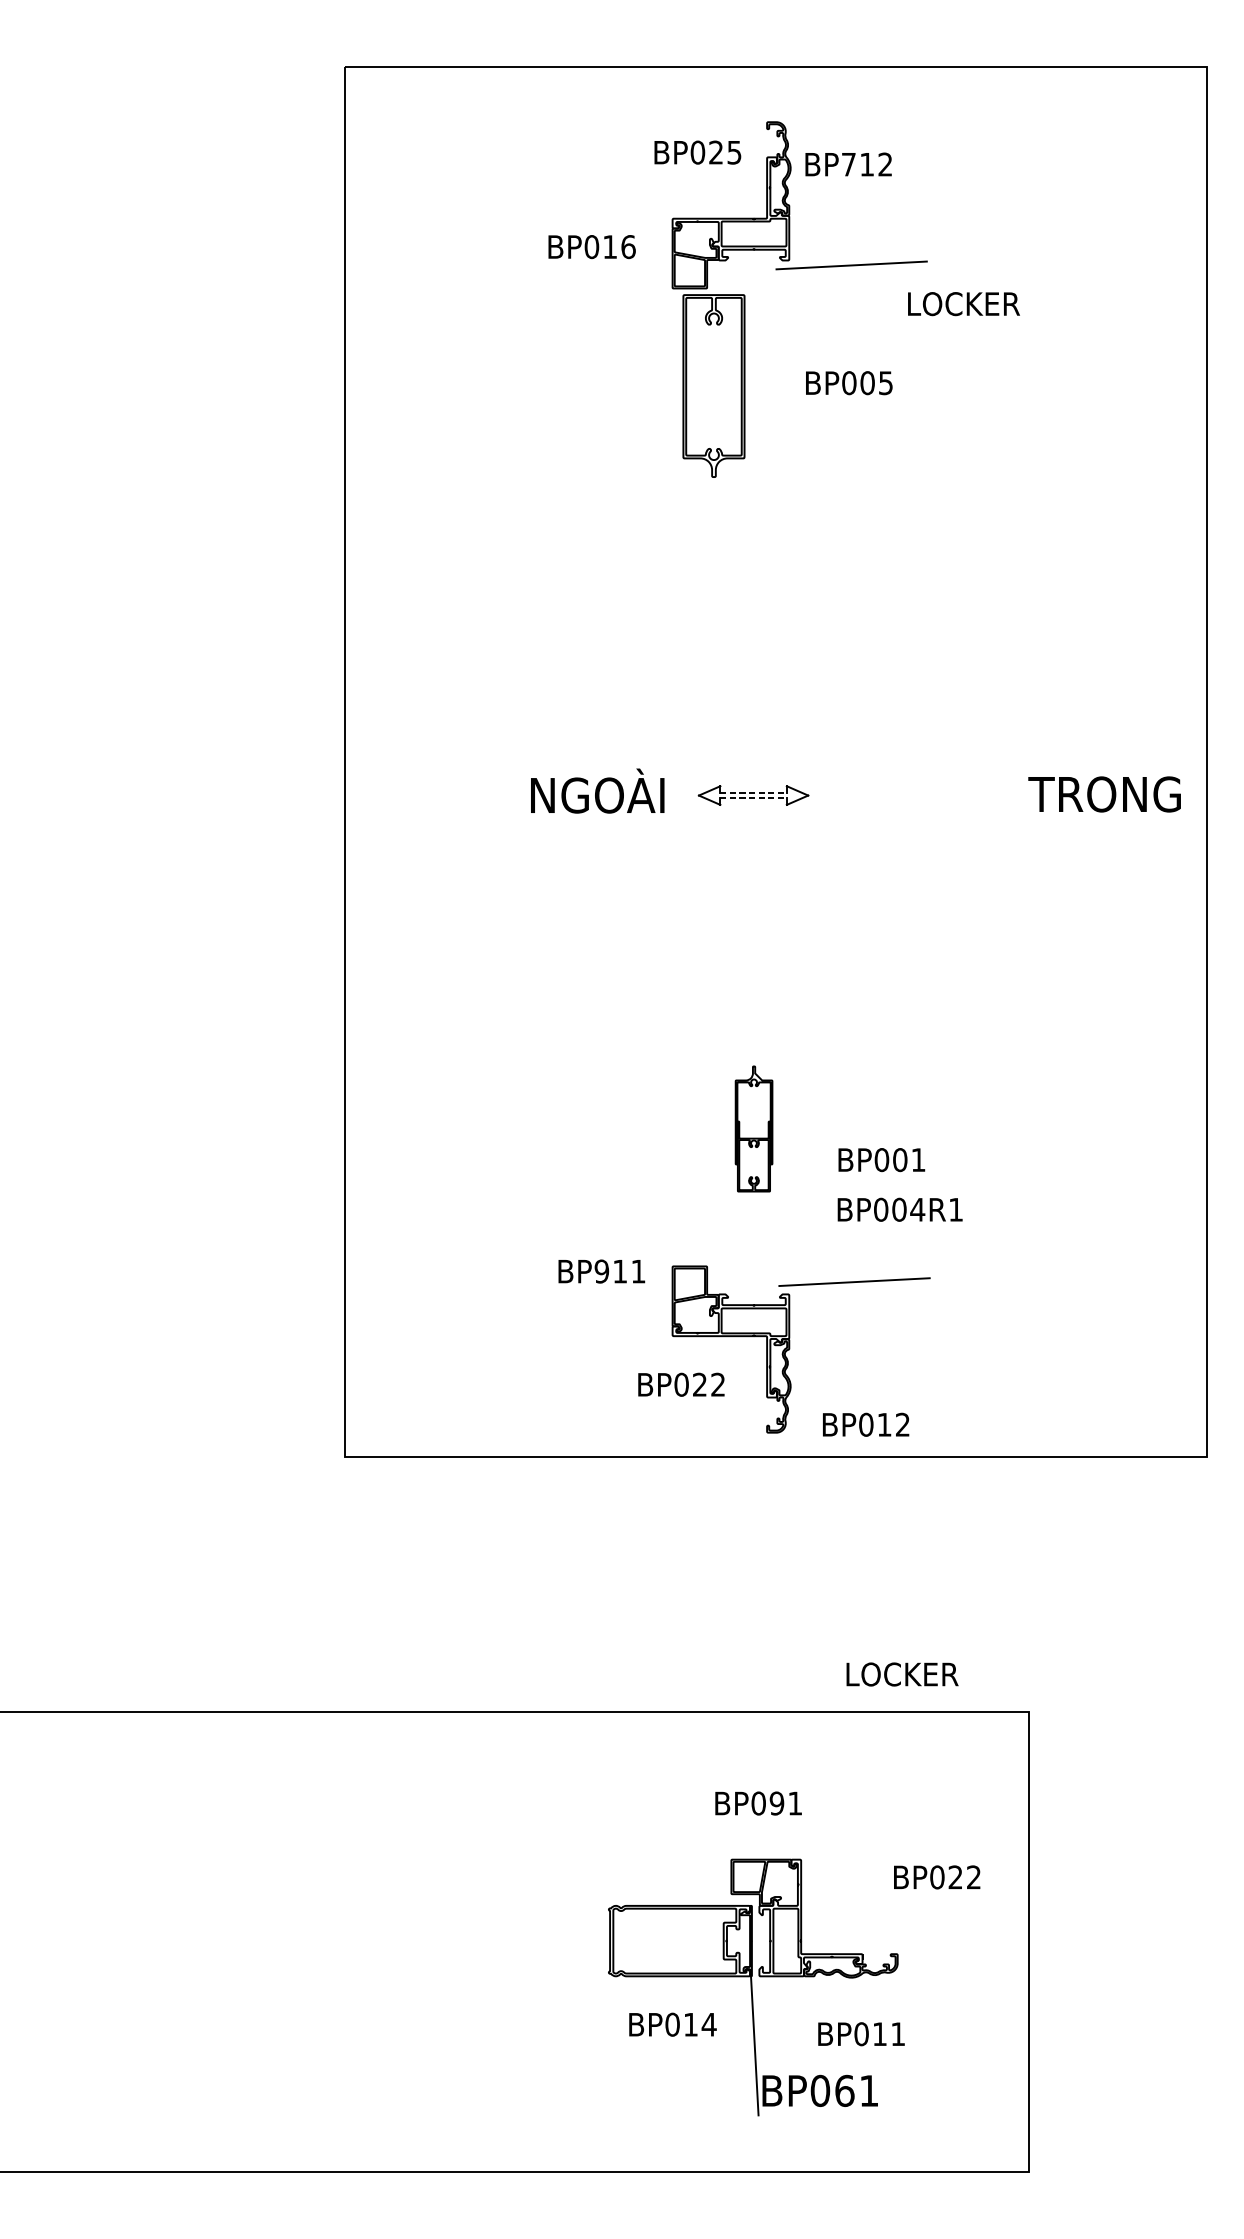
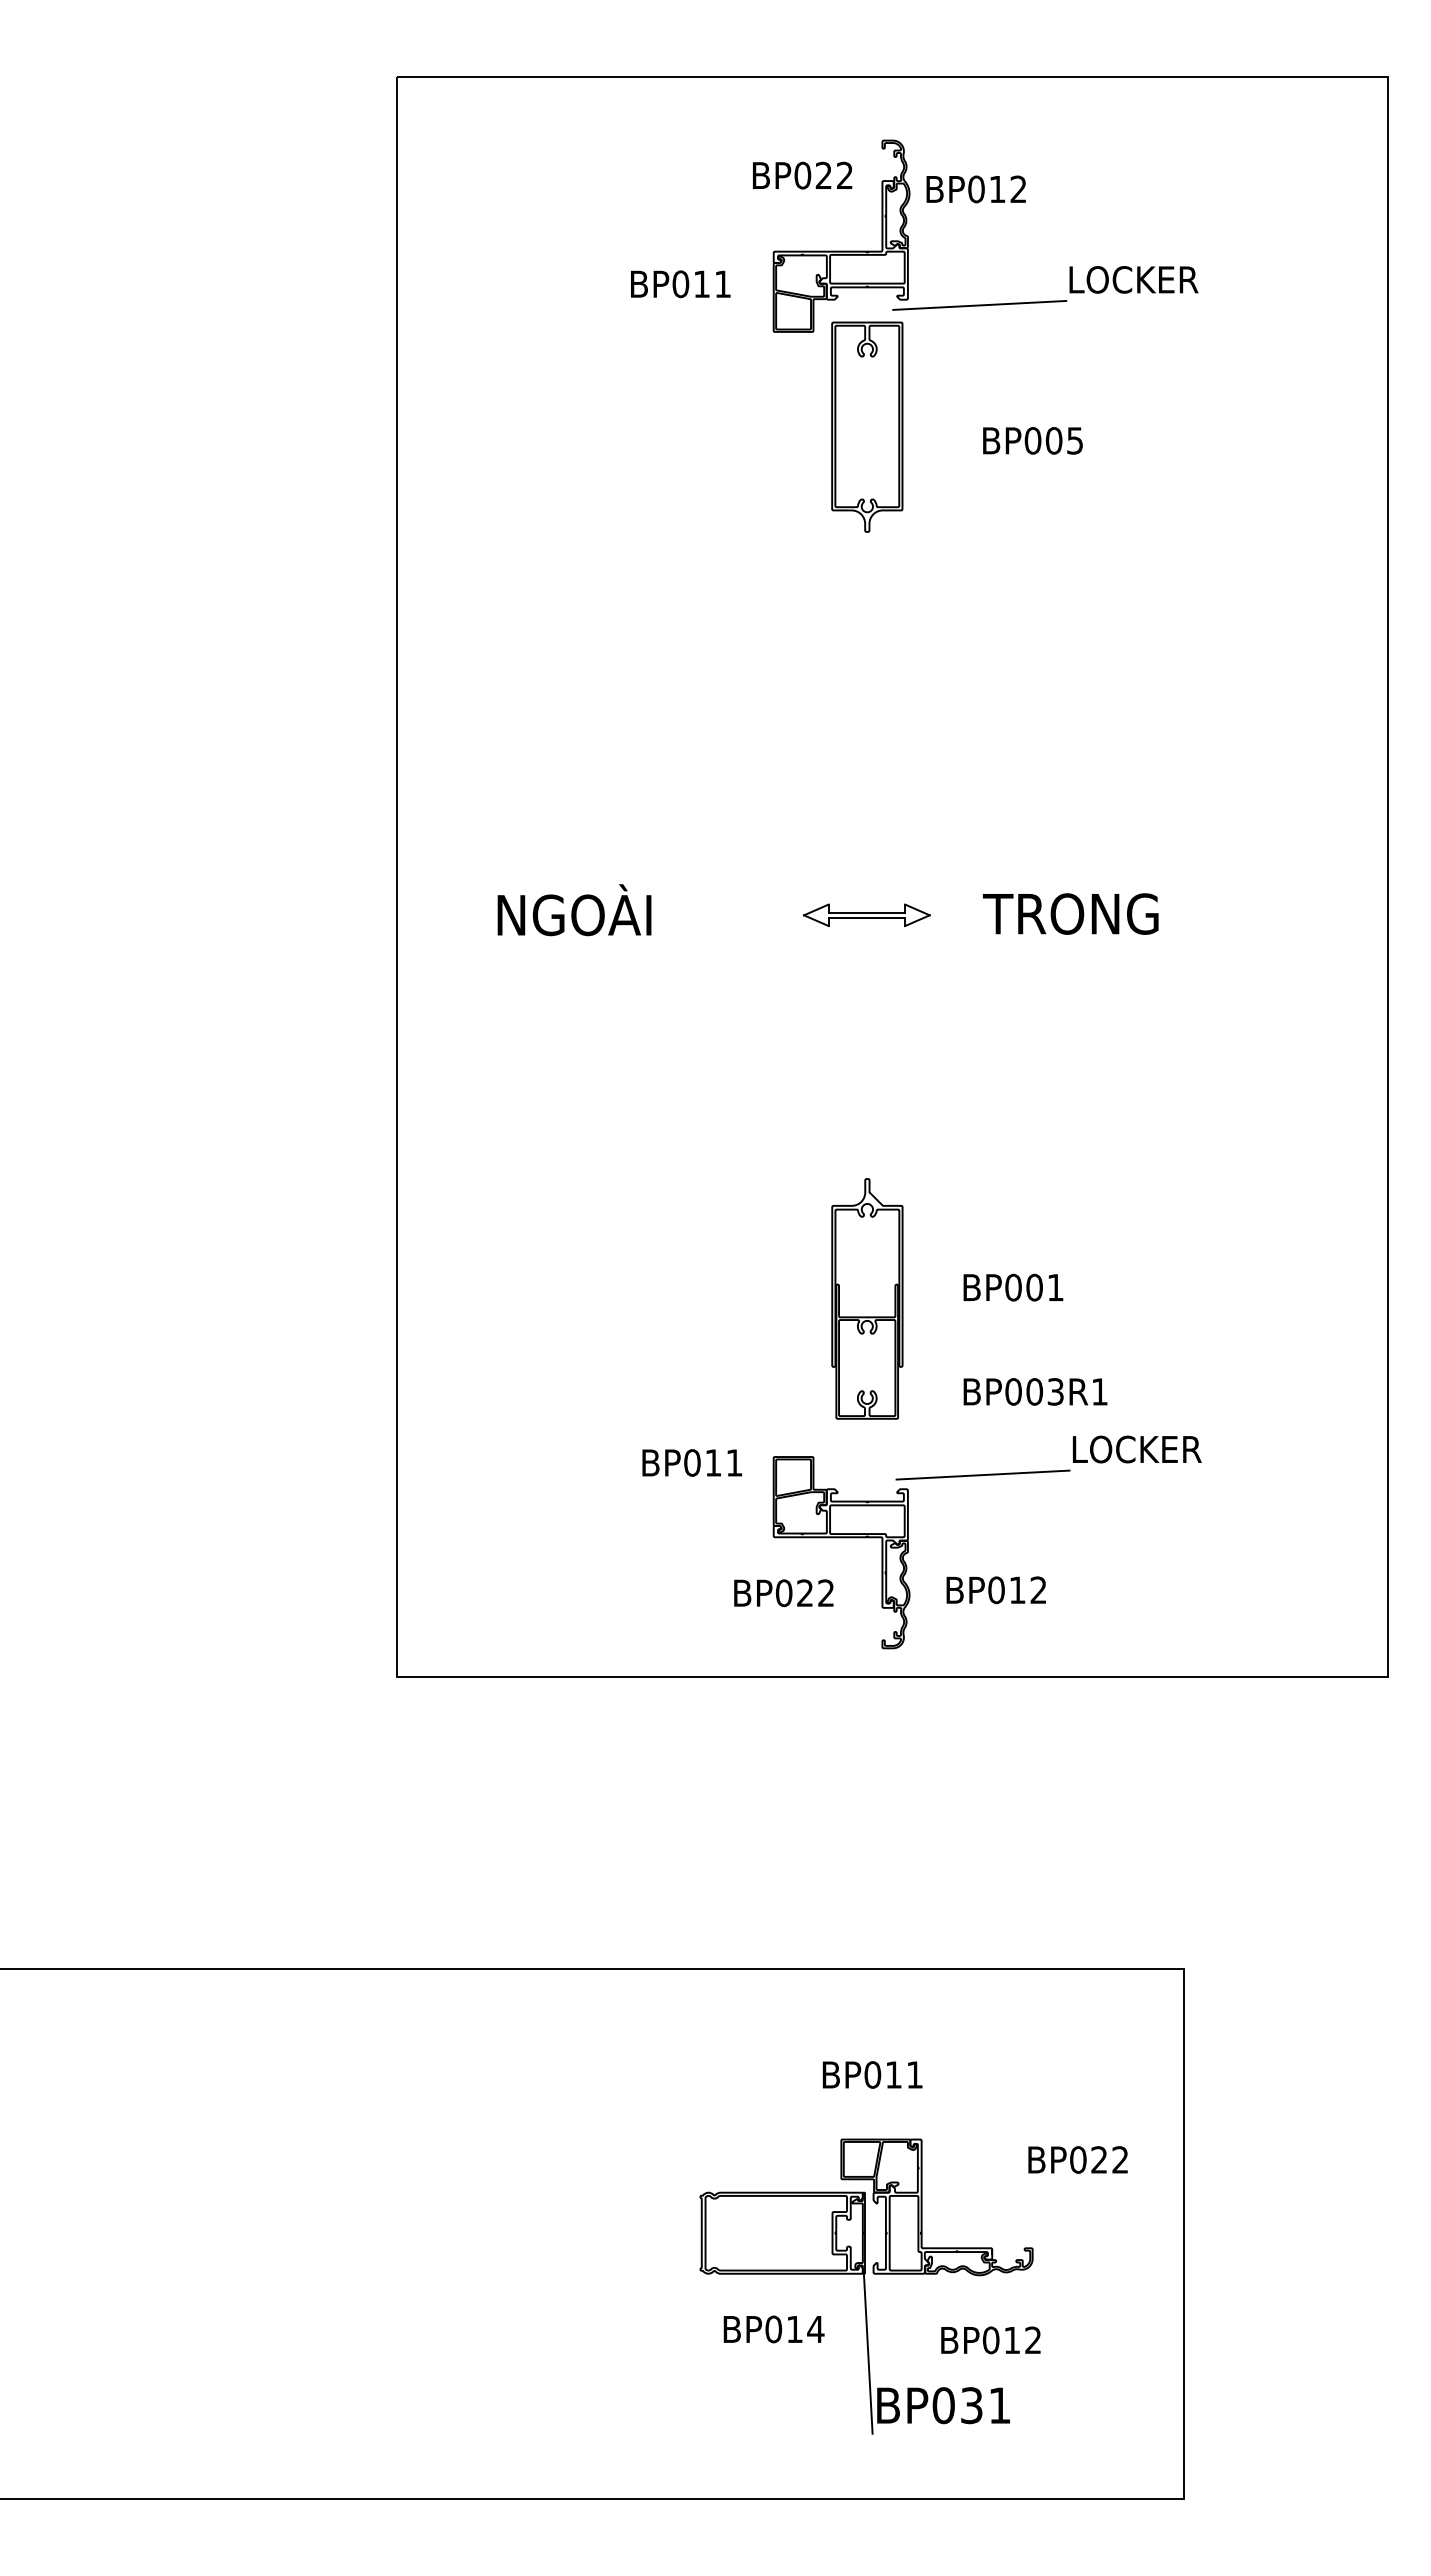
text: (734, 152) -> (844, 175), BP025 -> BP022
text: (848, 164) -> (976, 189), BP712 -> BP012
text: (628, 247) -> (722, 284), BP016 -> BP011
text: (963, 303) -> (1133, 279), moved
text: (848, 382) -> (1032, 440), moved
part: (714, 385) -> (867, 426), moved
text: (597, 791) -> (574, 910), moved
line: (754, 793) -> (867, 912), dashed -> solid
text: (1104, 793) -> (1070, 913), moved
line: (754, 798) -> (867, 918), dashed -> solid
part: (754, 1128) -> (867, 1298), size x1.67
text: (881, 1159) -> (1013, 1287), moved
text: (917, 1209) -> (1055, 1391), BP004R1 -> BP003R1
text: (602, 1271) -> (692, 1462), BP911 -> BP011
text: (865, 1425) -> (995, 1590), moved
text: (902, 1674) -> (1137, 1449), moved
text: (776, 1803) -> (893, 2074), BP091 -> BP011
text: (897, 2033) -> (1032, 2339), BP011 -> BP012
text: (845, 2090) -> (972, 2405), BP061 -> BP031

